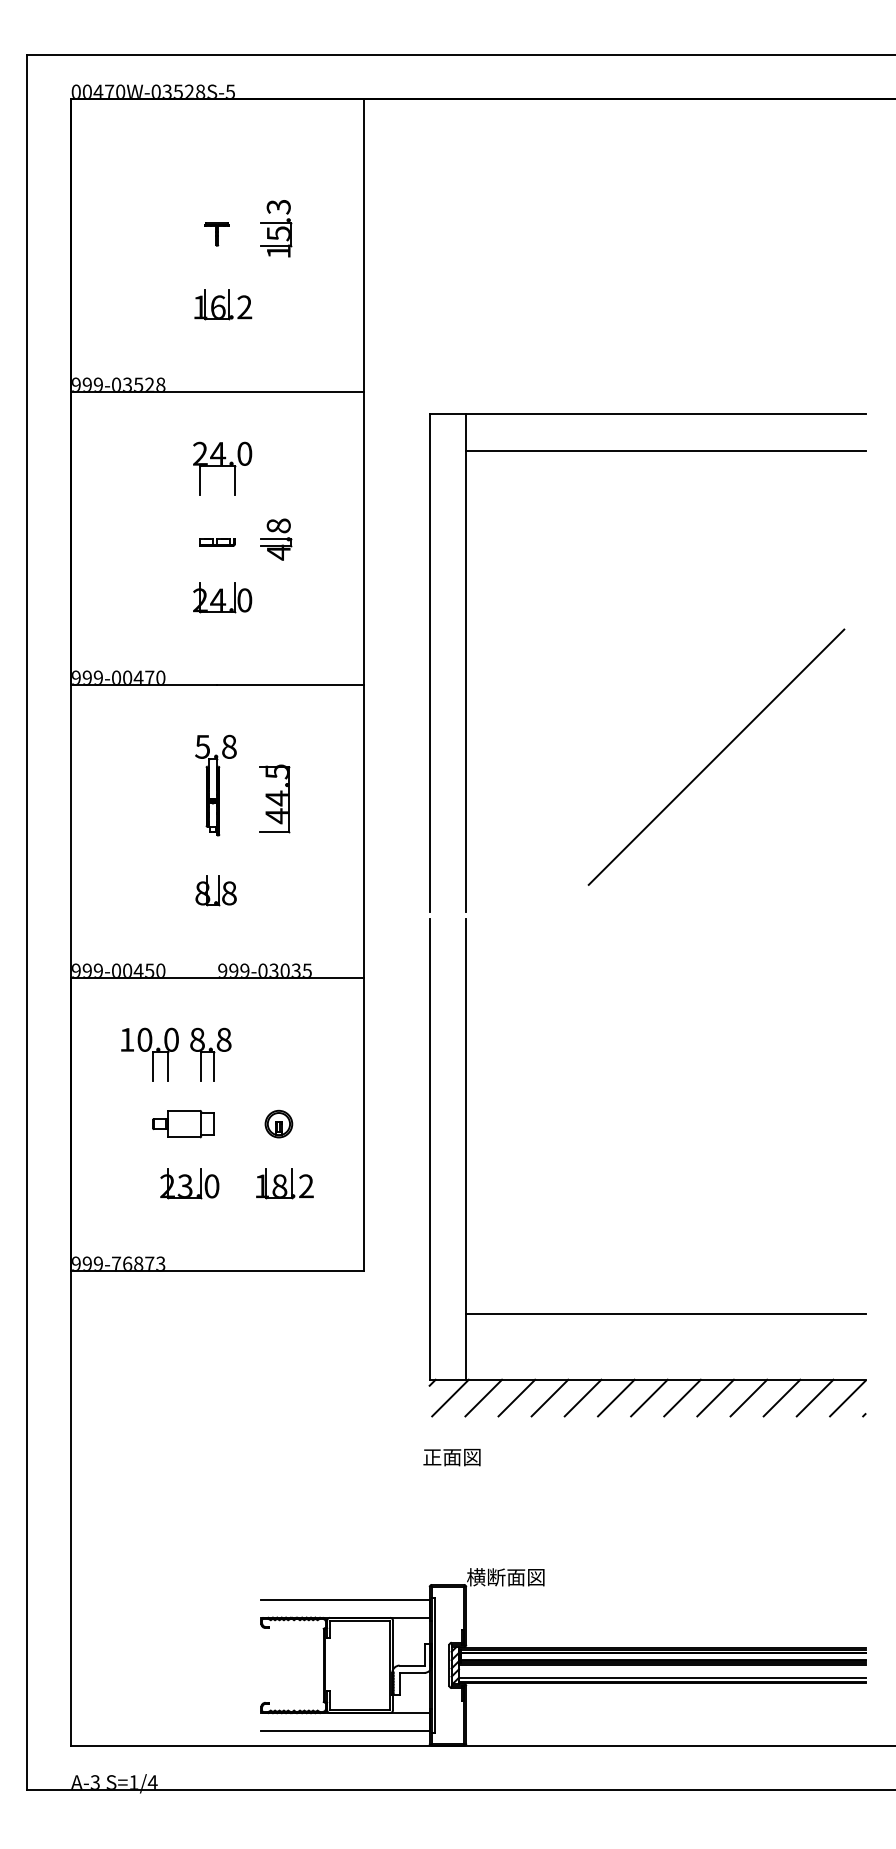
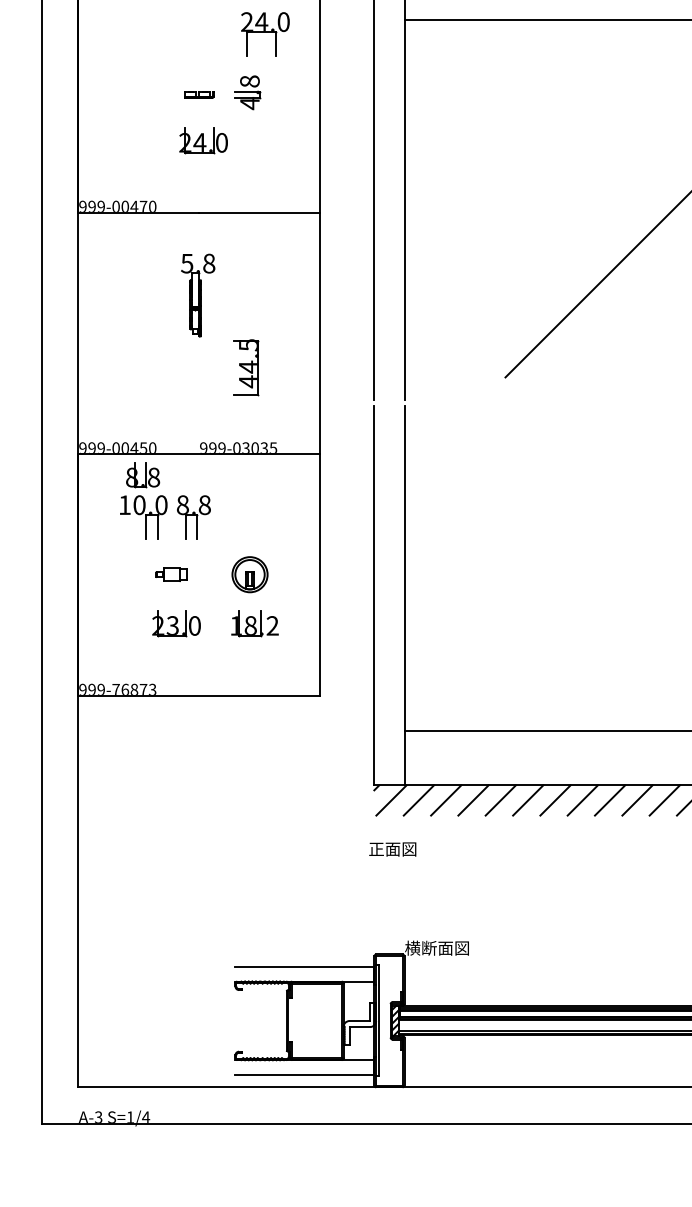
part: (222, 468) -> (265, 34), moved
part: (274, 798) -> (246, 367), moved
part: (215, 890) -> (142, 475), moved
part: (278, 1123) -> (249, 574), size x1.6
part: (183, 1124) -> (171, 574), size x0.6

